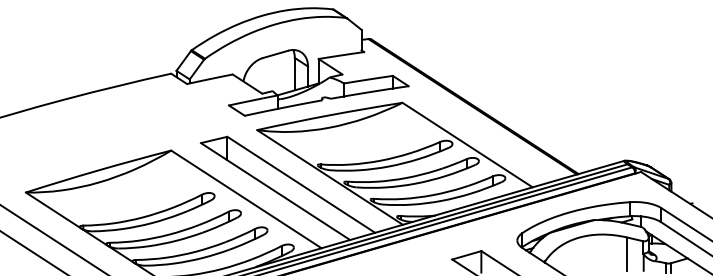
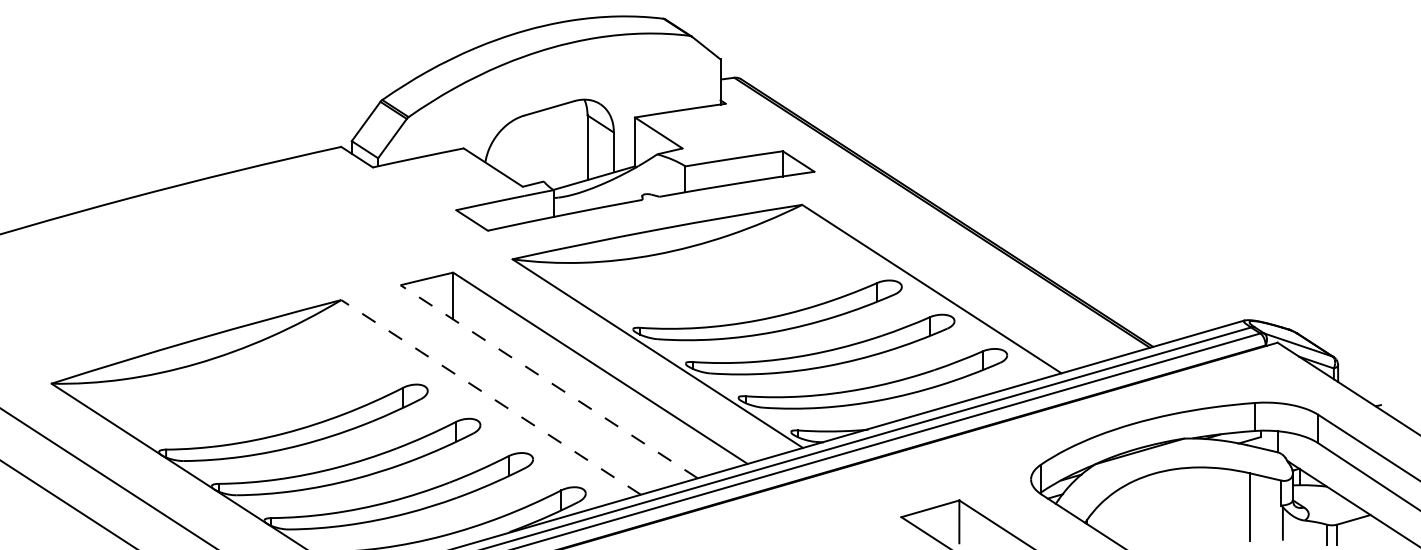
line: (275, 191) -> (549, 381), solid -> dashed
line: (246, 199) -> (491, 397), solid -> dashed

